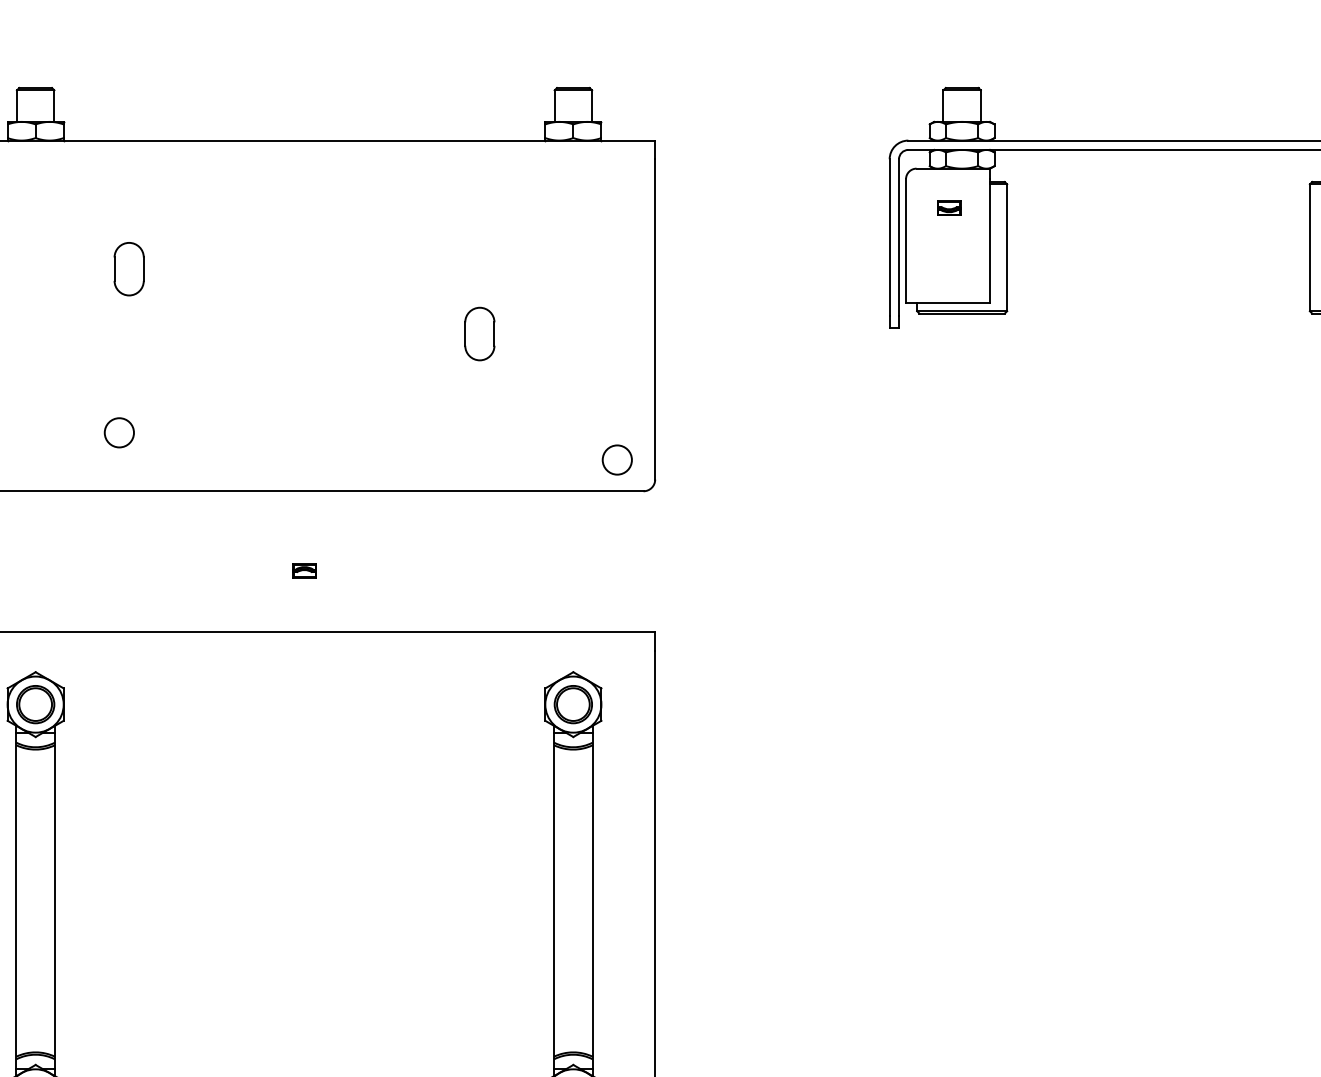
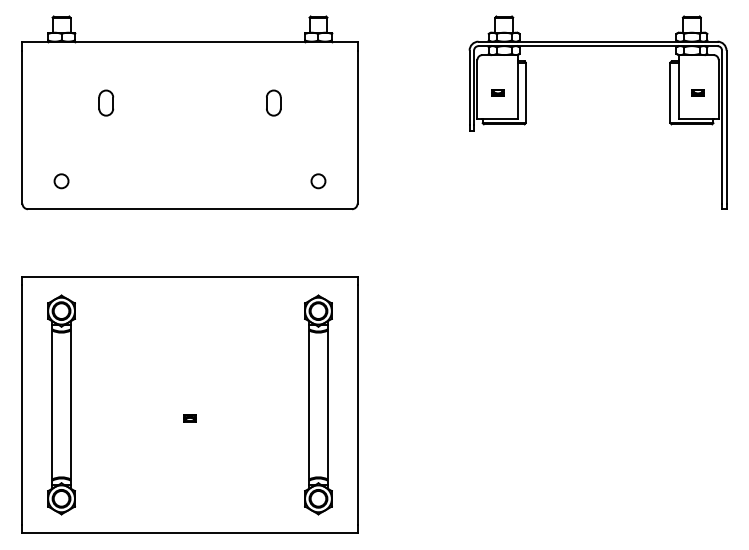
part: (948, 207) -> (497, 92), moved
part: (479, 332) -> (273, 102), moved
circle: (119, 433) -> (61, 181), moved
circle: (617, 460) -> (318, 181), moved
part: (303, 571) -> (189, 418), moved

